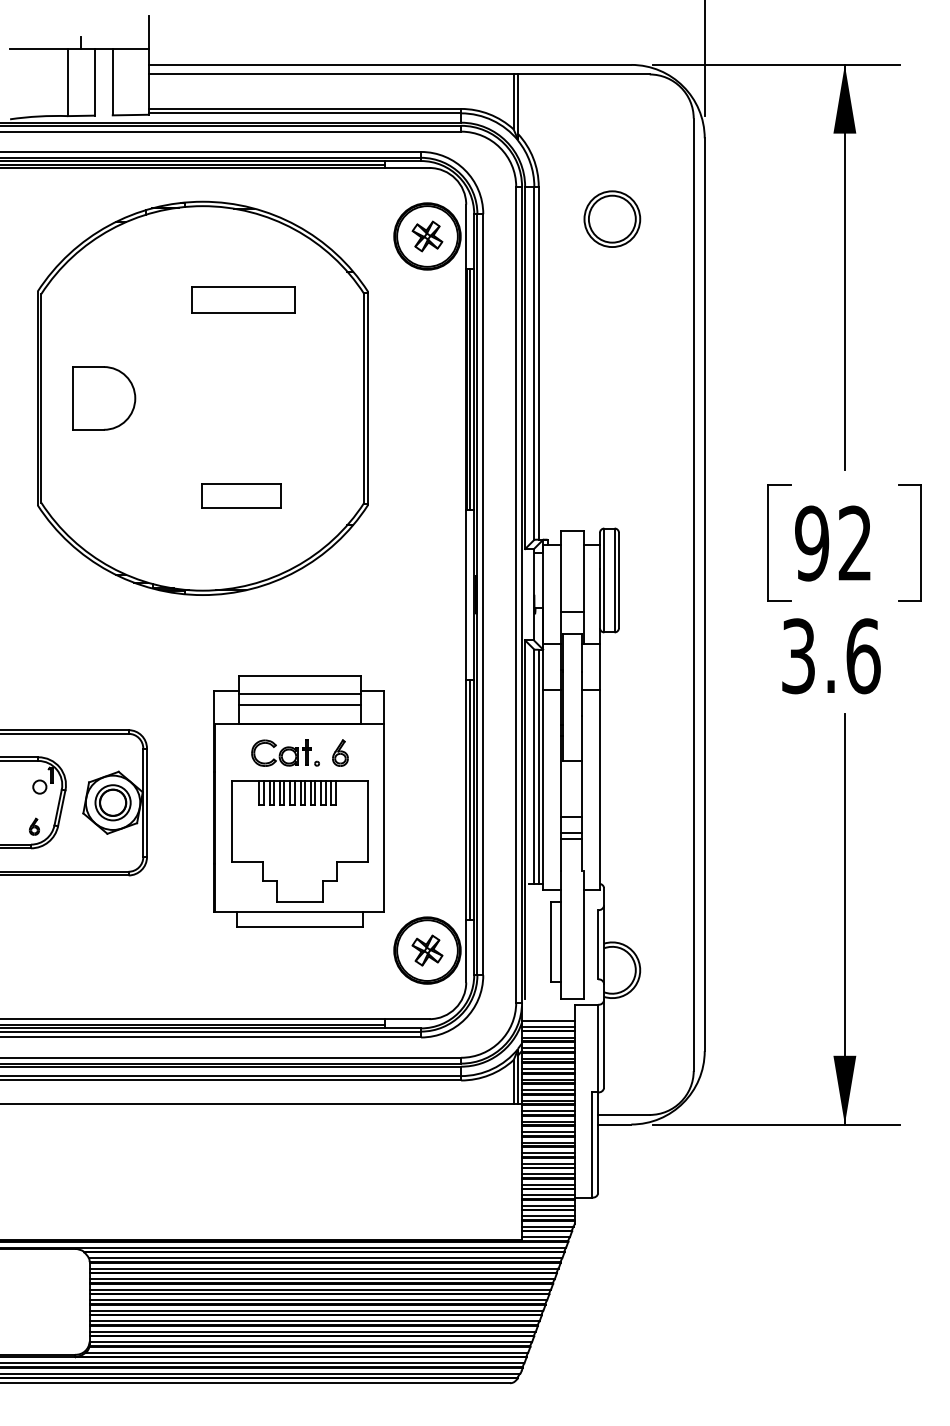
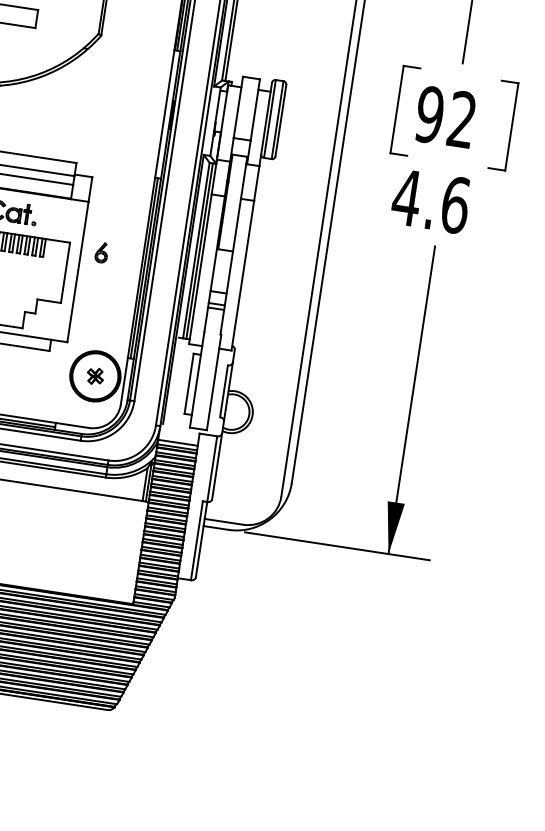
text: (798, 656) -> (406, 197), 3.6 -> 4.6
part: (340, 752) -> (101, 252), moved
part: (427, 950) -> (95, 376), size x0.7

